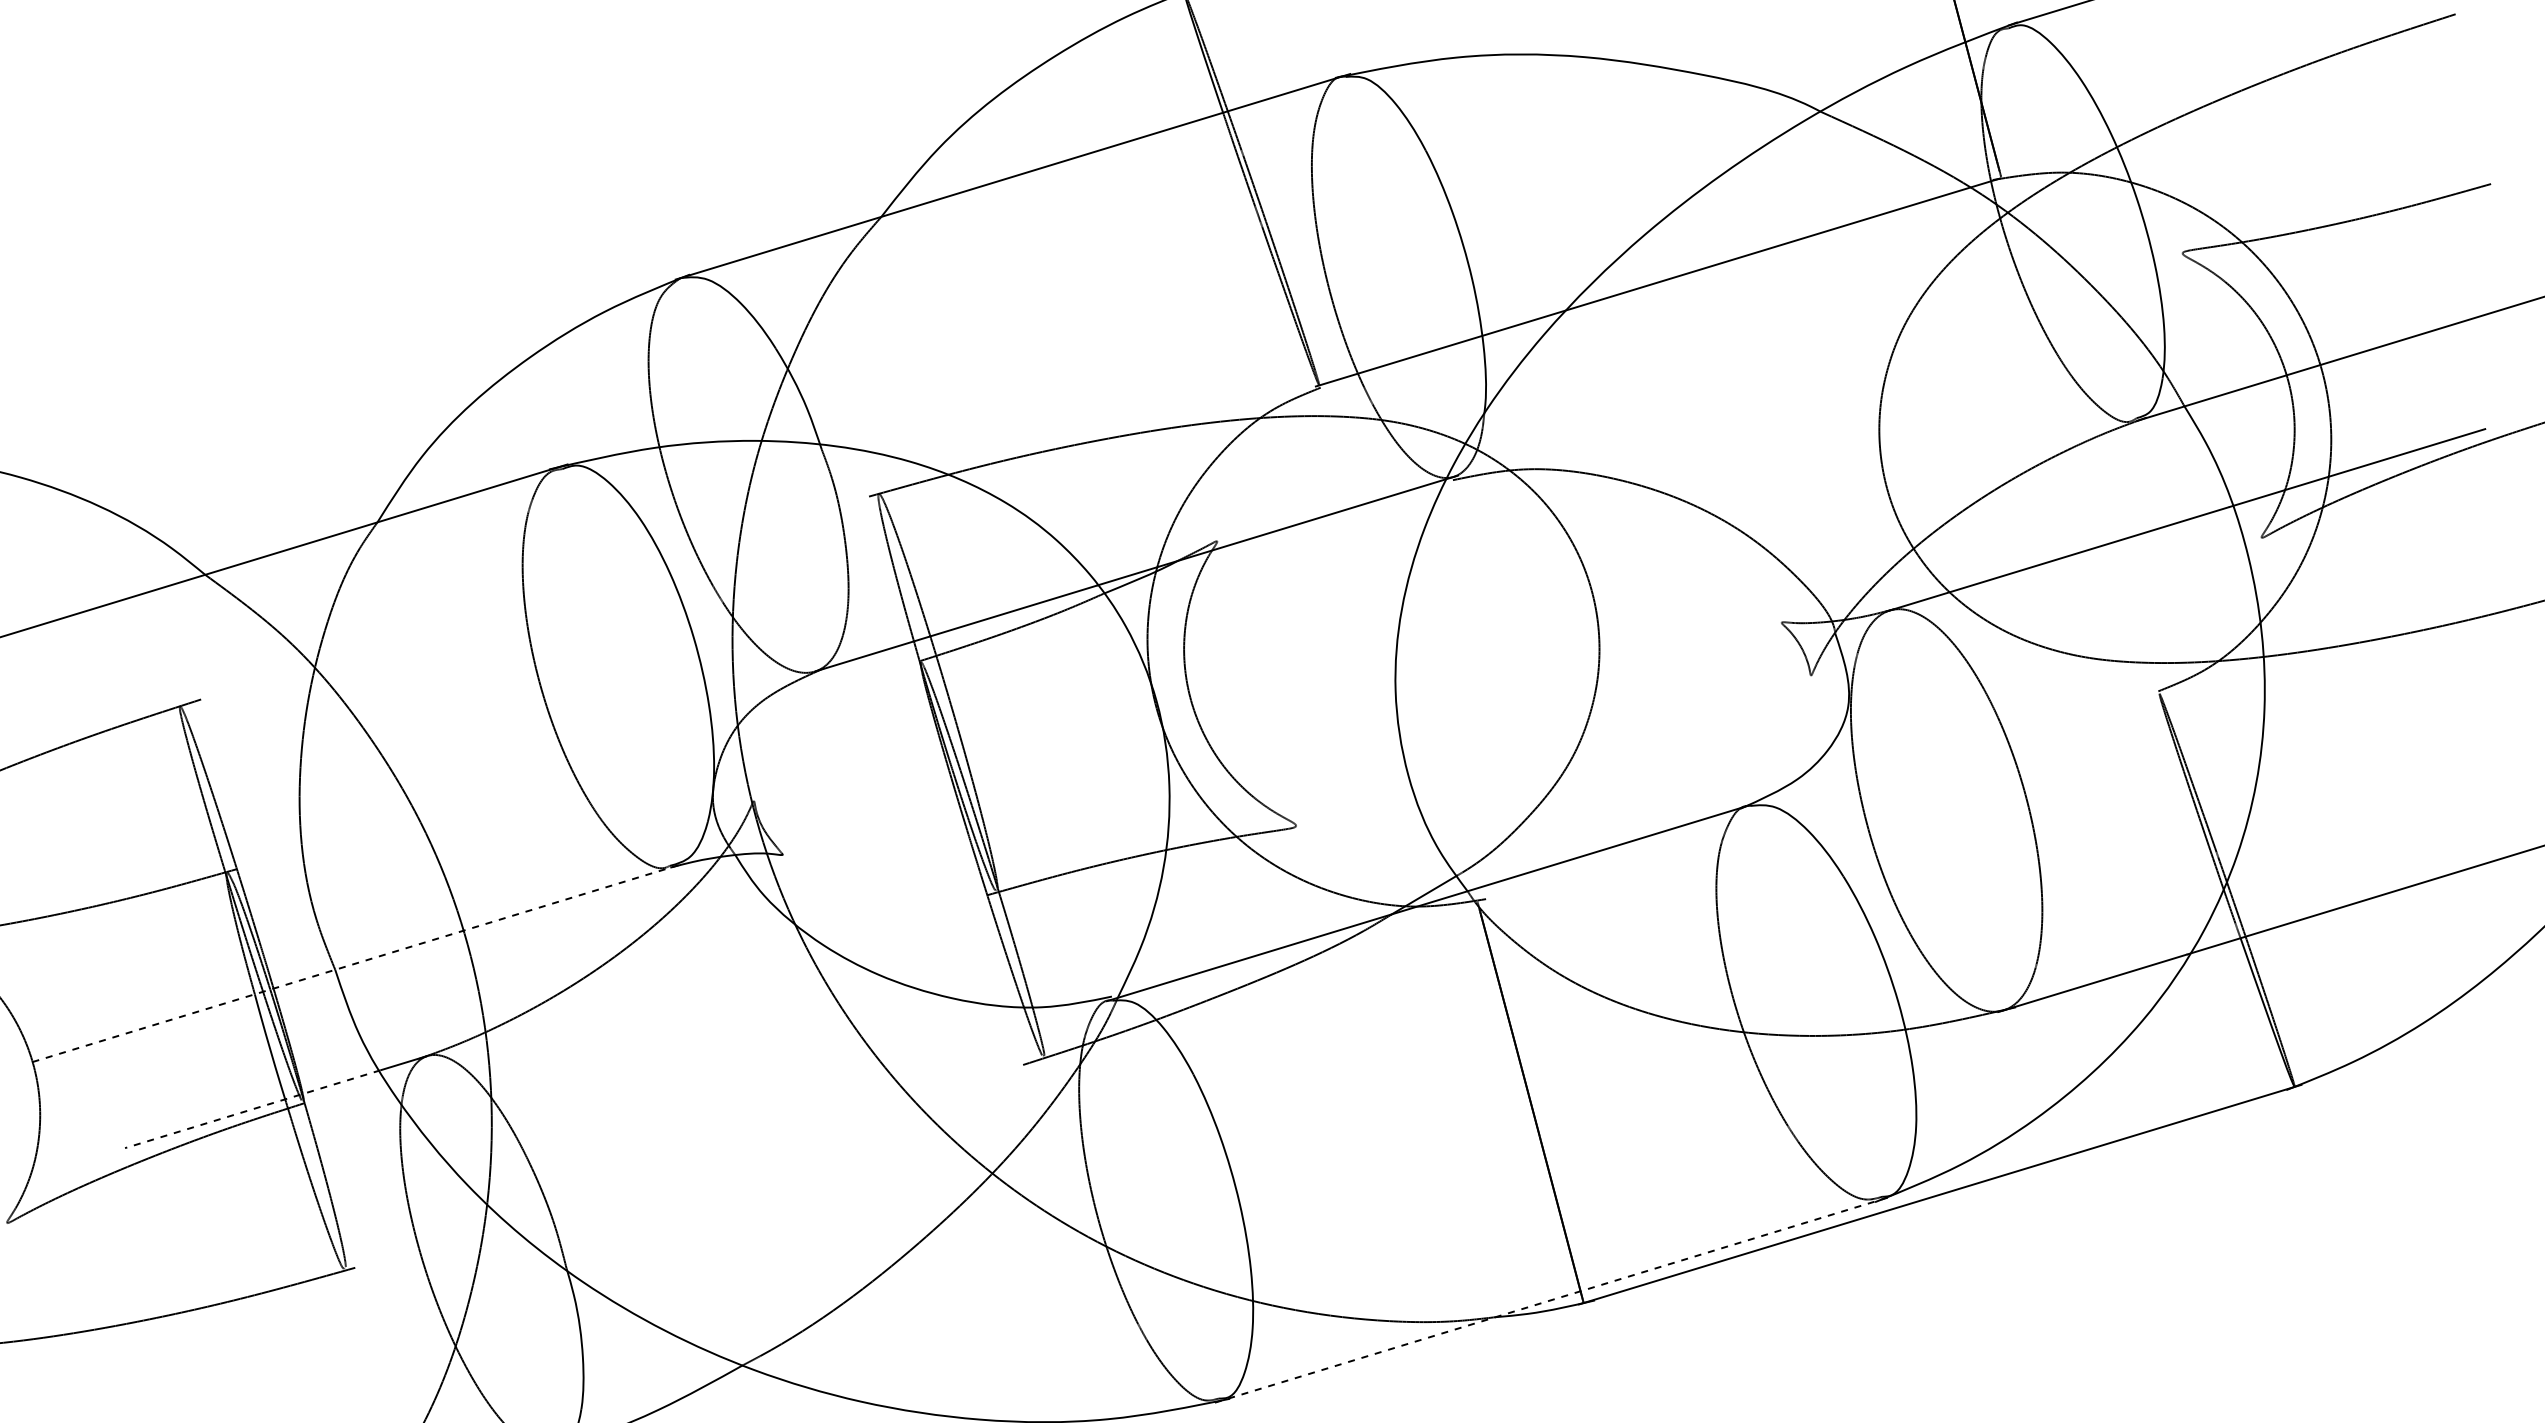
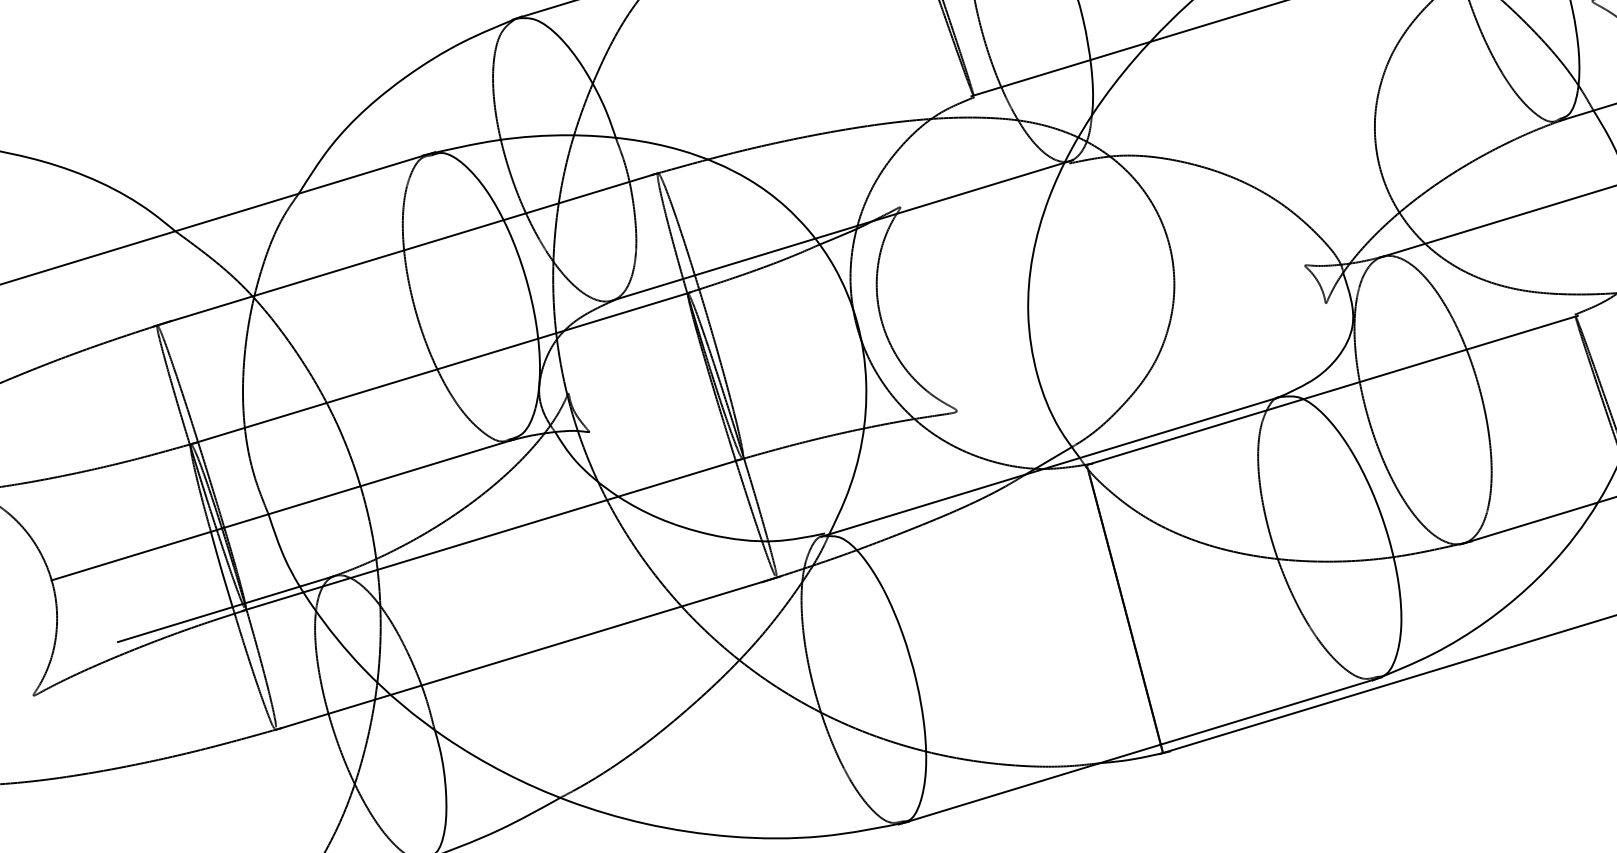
line: (526, 600) -> (405, 249), added
line: (576, 765) -> (441, 367), added
line: (1820, 796) -> (1332, 390), added
line: (356, 963) -> (283, 509), dashed -> solid
line: (647, 998) -> (492, 534), added
line: (252, 1109) -> (209, 614), dashed -> solid
line: (697, 1163) -> (528, 653), added
line: (1552, 1299) -> (1140, 750), dashed -> solid

